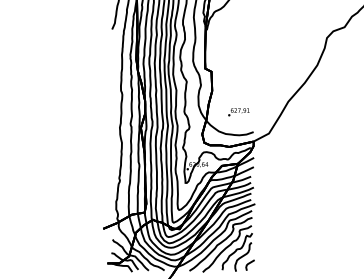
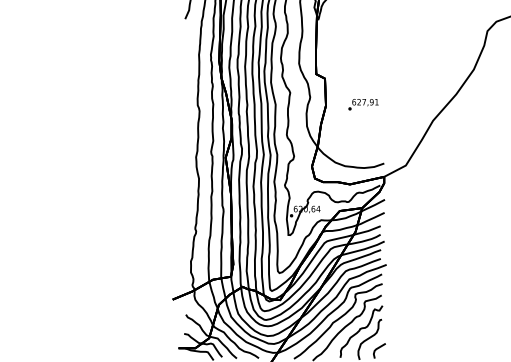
text: (238, 112) -> (362, 104), moved

